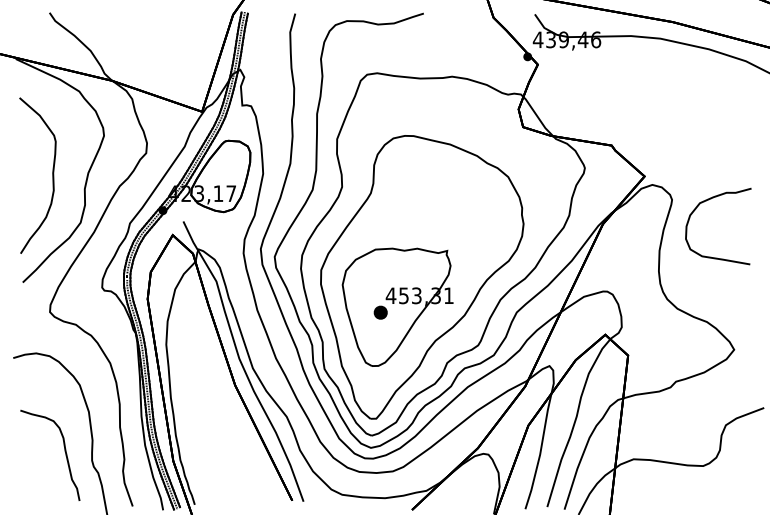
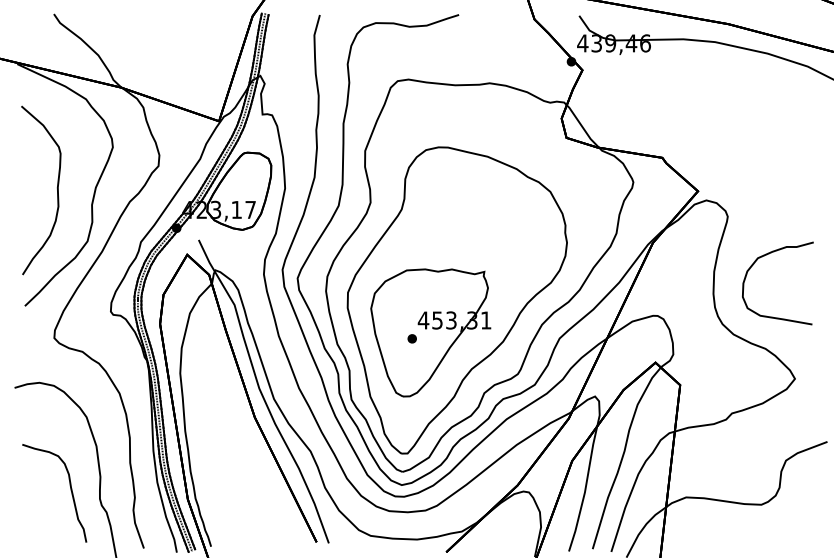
curve: (696, 209) -> (754, 264), moved
part: (379, 312) -> (411, 338), size x0.62

